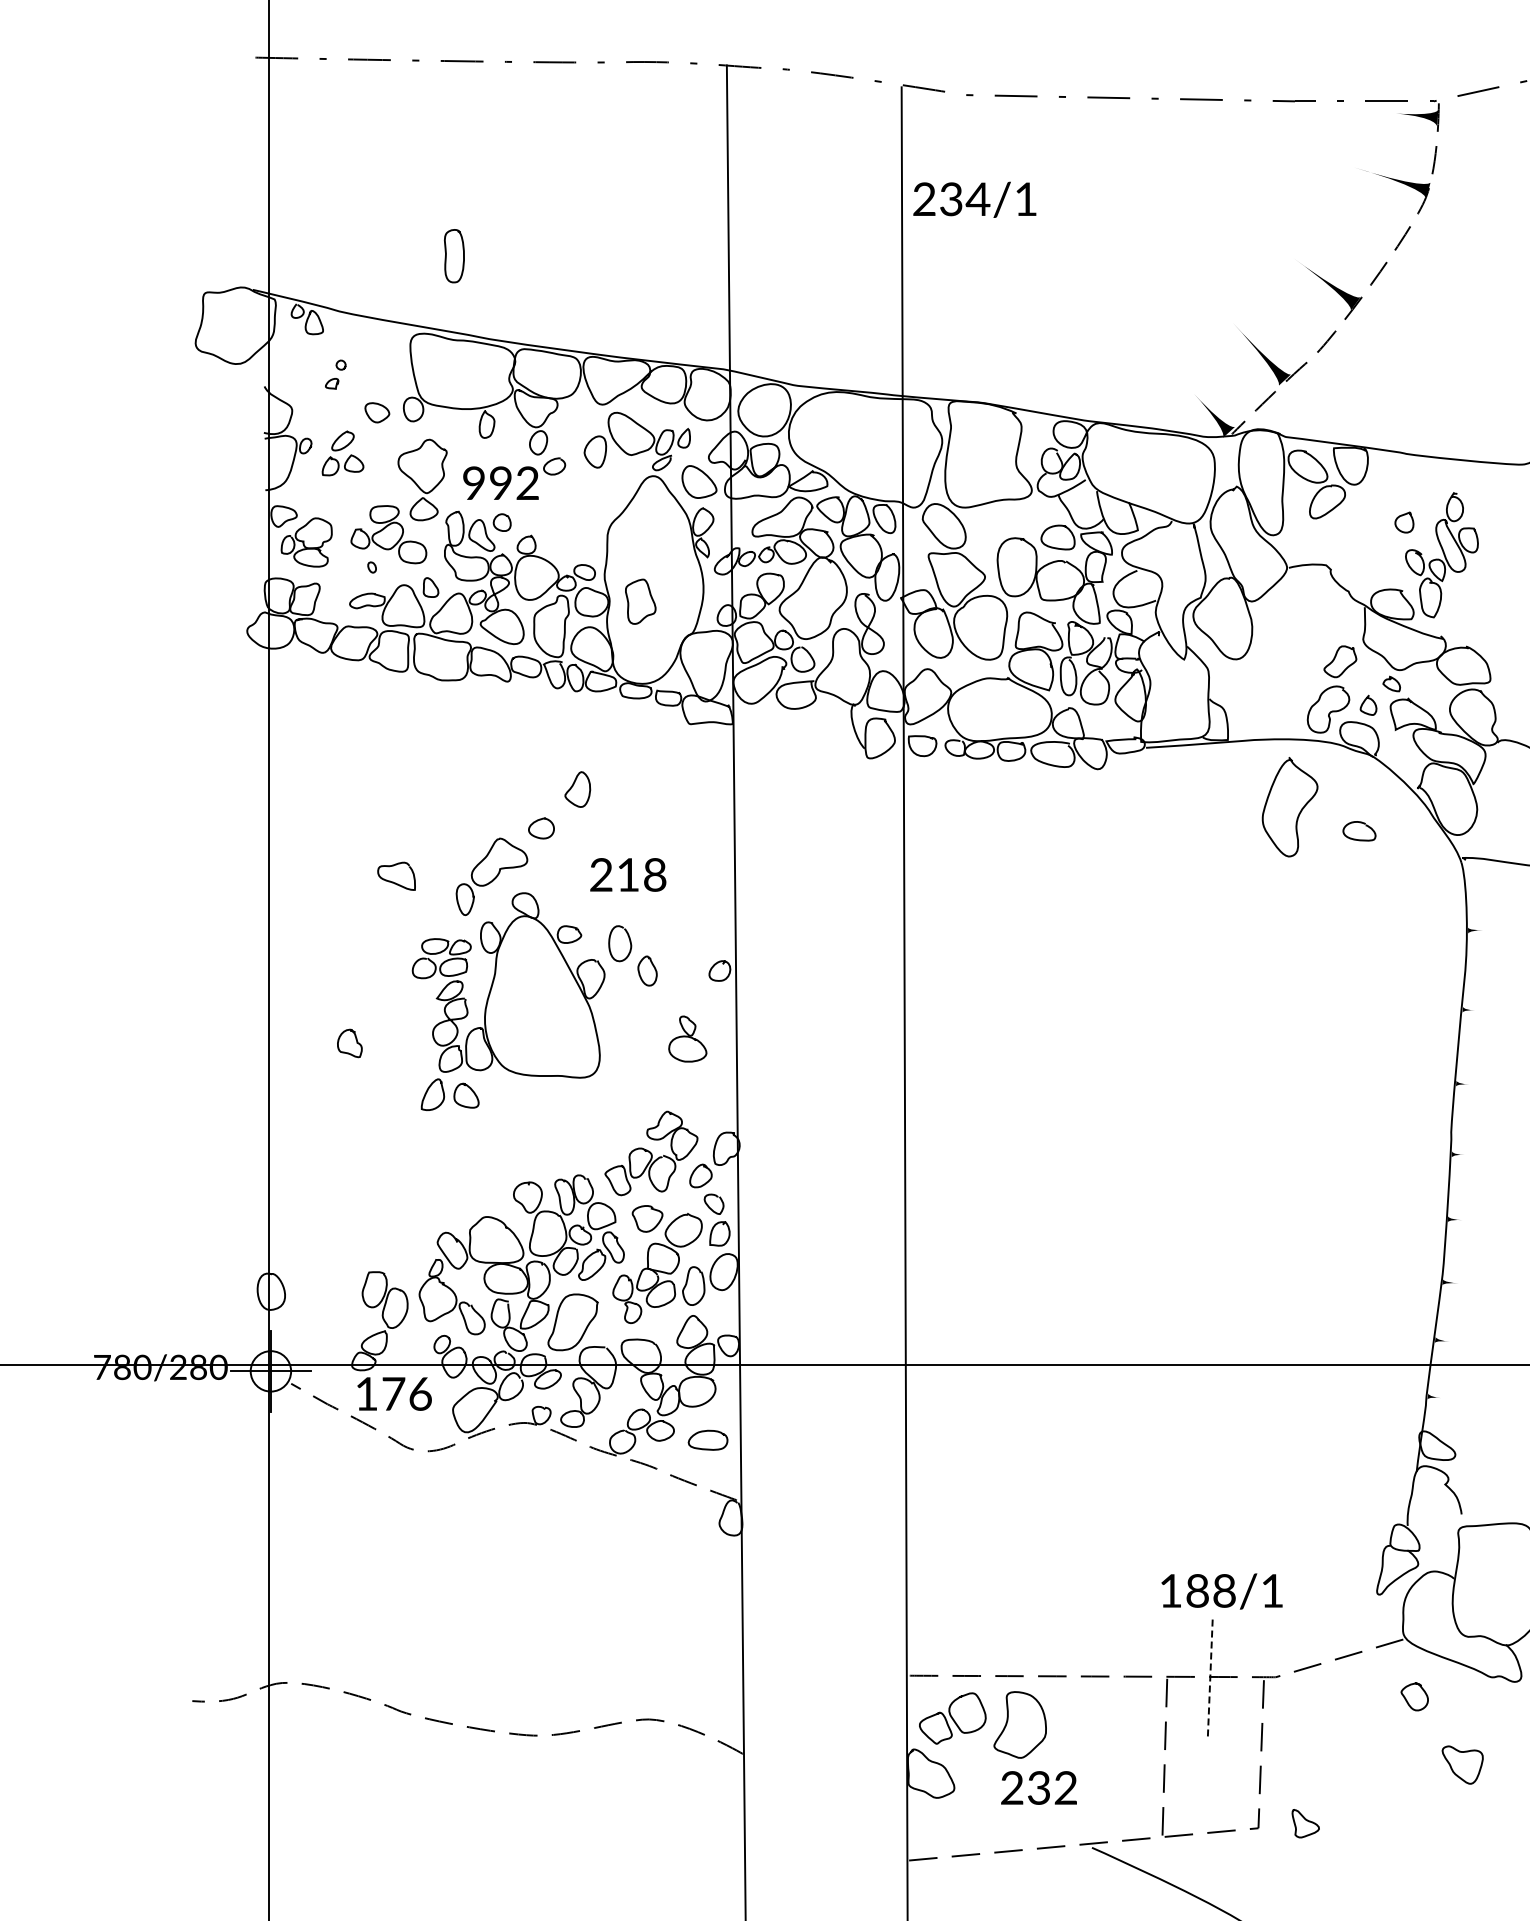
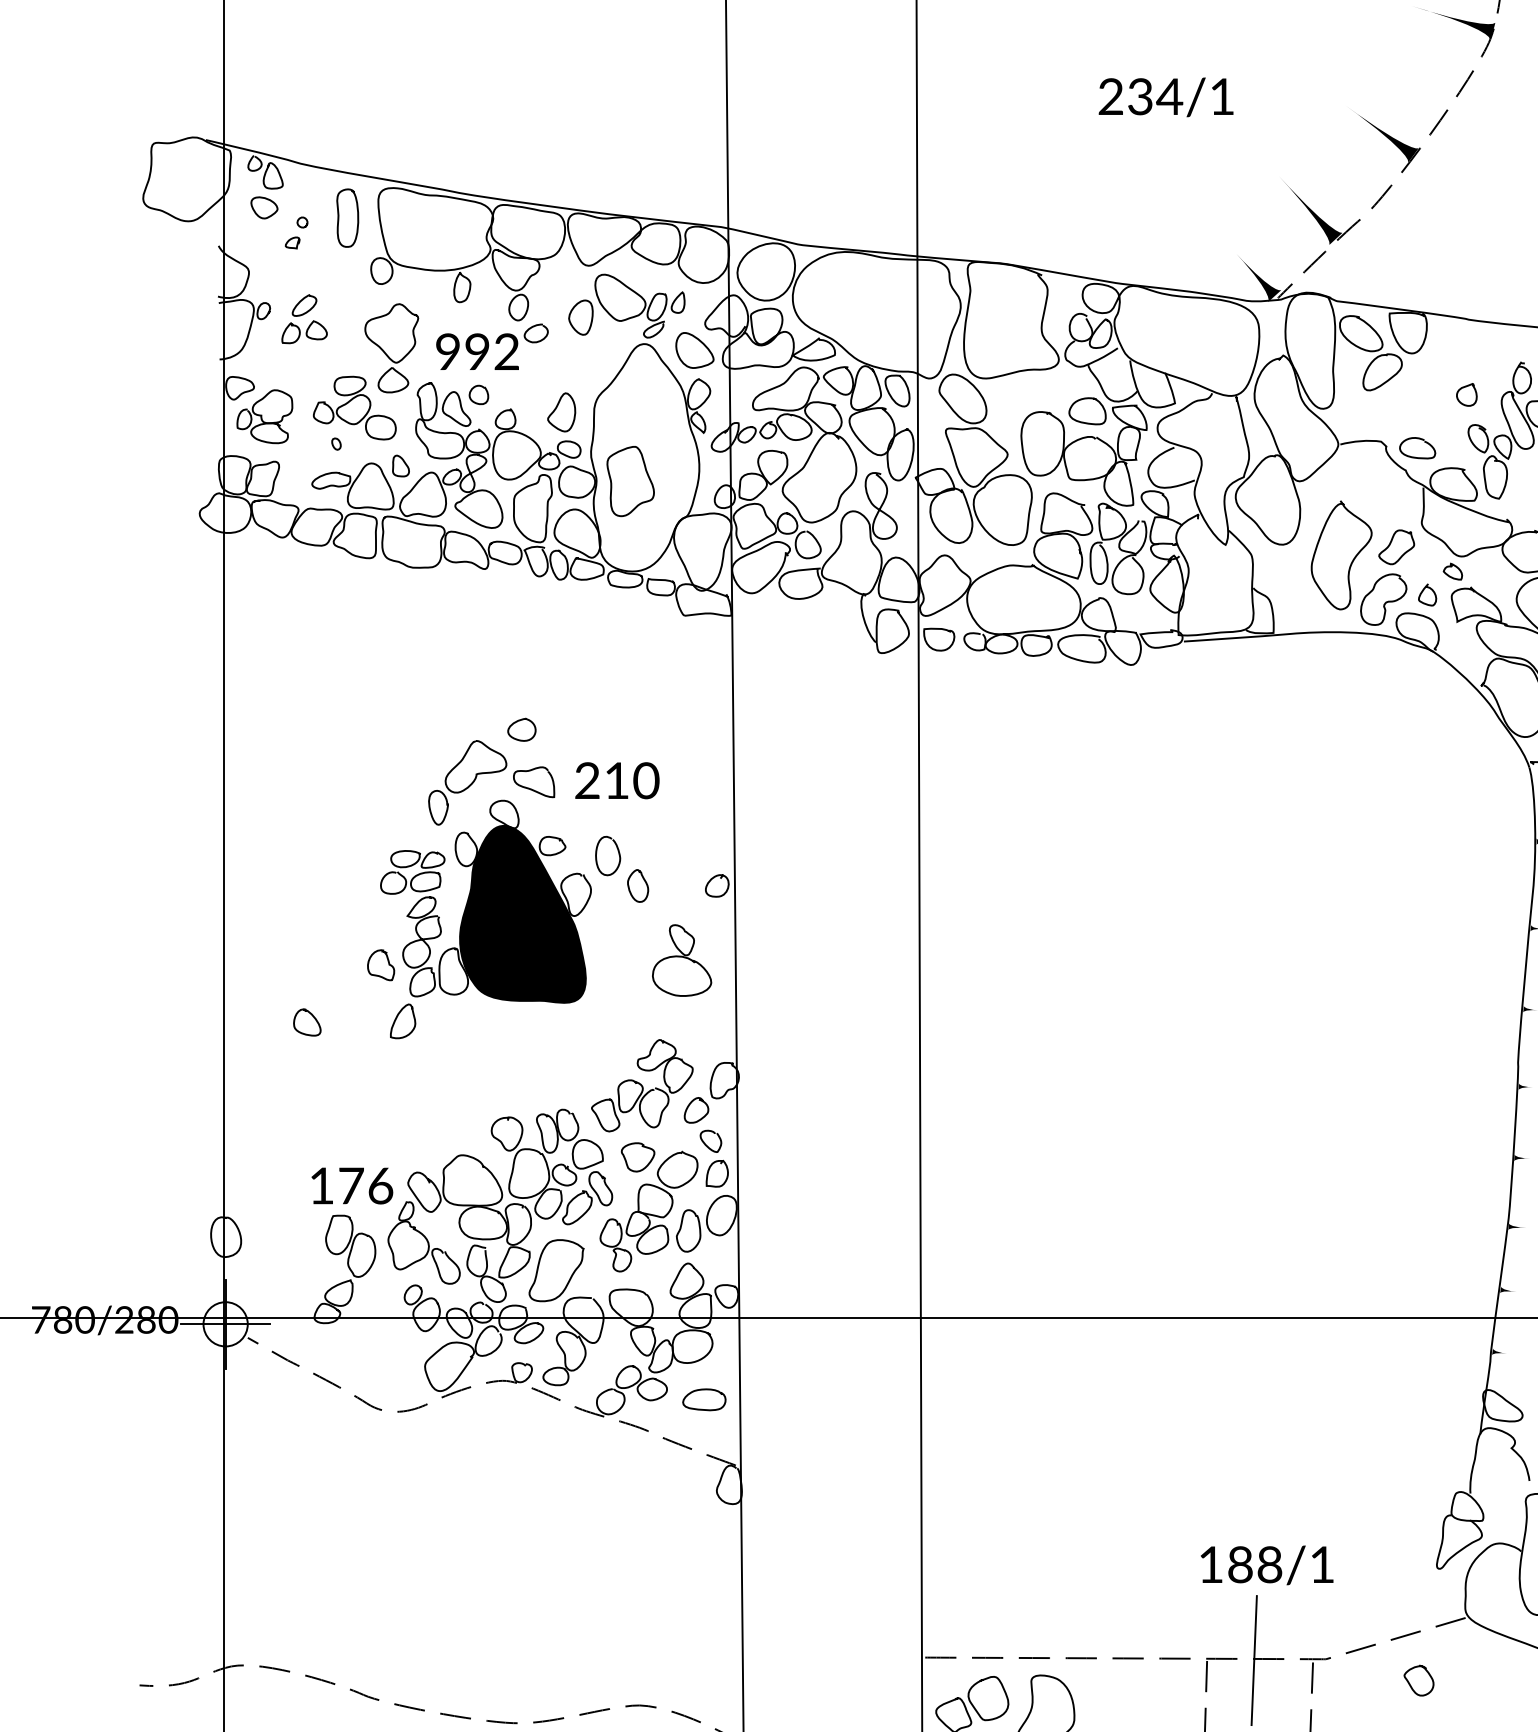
text: (974, 199) -> (1165, 96), moved
curve: (446, 256) -> (339, 218), moved
part: (377, 412) -> (264, 207), moved
part: (640, 601) -> (630, 481), size x1.43
part: (577, 789) -> (561, 412), moved
curve: (1299, 811) -> (1351, 560), moved
curve: (1365, 826) -> (1424, 442), moved
text: (655, 875) -> (646, 781), 218 -> 210
curve: (393, 881) -> (530, 787), moved
fill: (541, 996) -> (521, 913), added
part: (687, 1038) -> (681, 959), size x1.43
curve: (356, 1043) -> (388, 965), moved
curve: (472, 1092) -> (313, 1018), moved
text: (394, 1393) -> (352, 1185), moved
line: (1210, 1678) -> (1254, 1660), dashed -> solid
curve: (1407, 1700) -> (1411, 1684), moved

